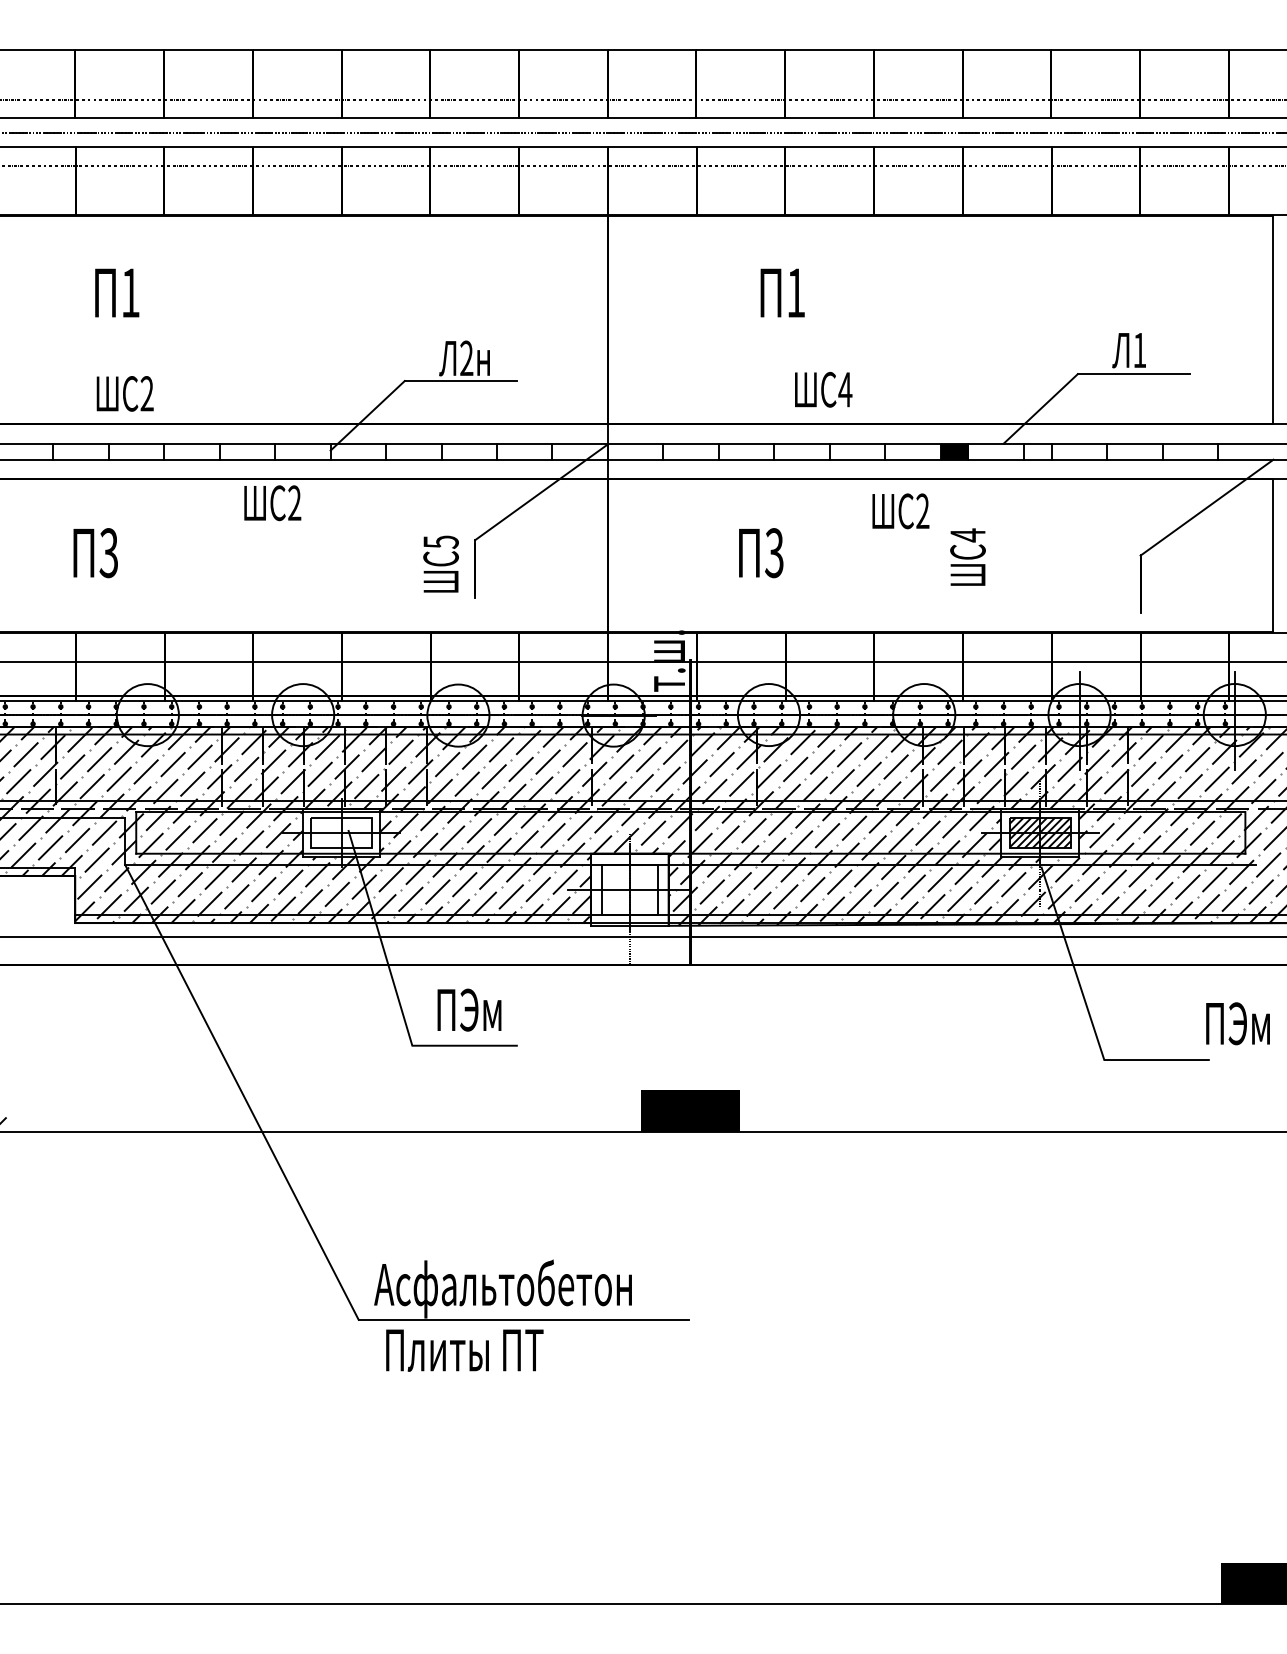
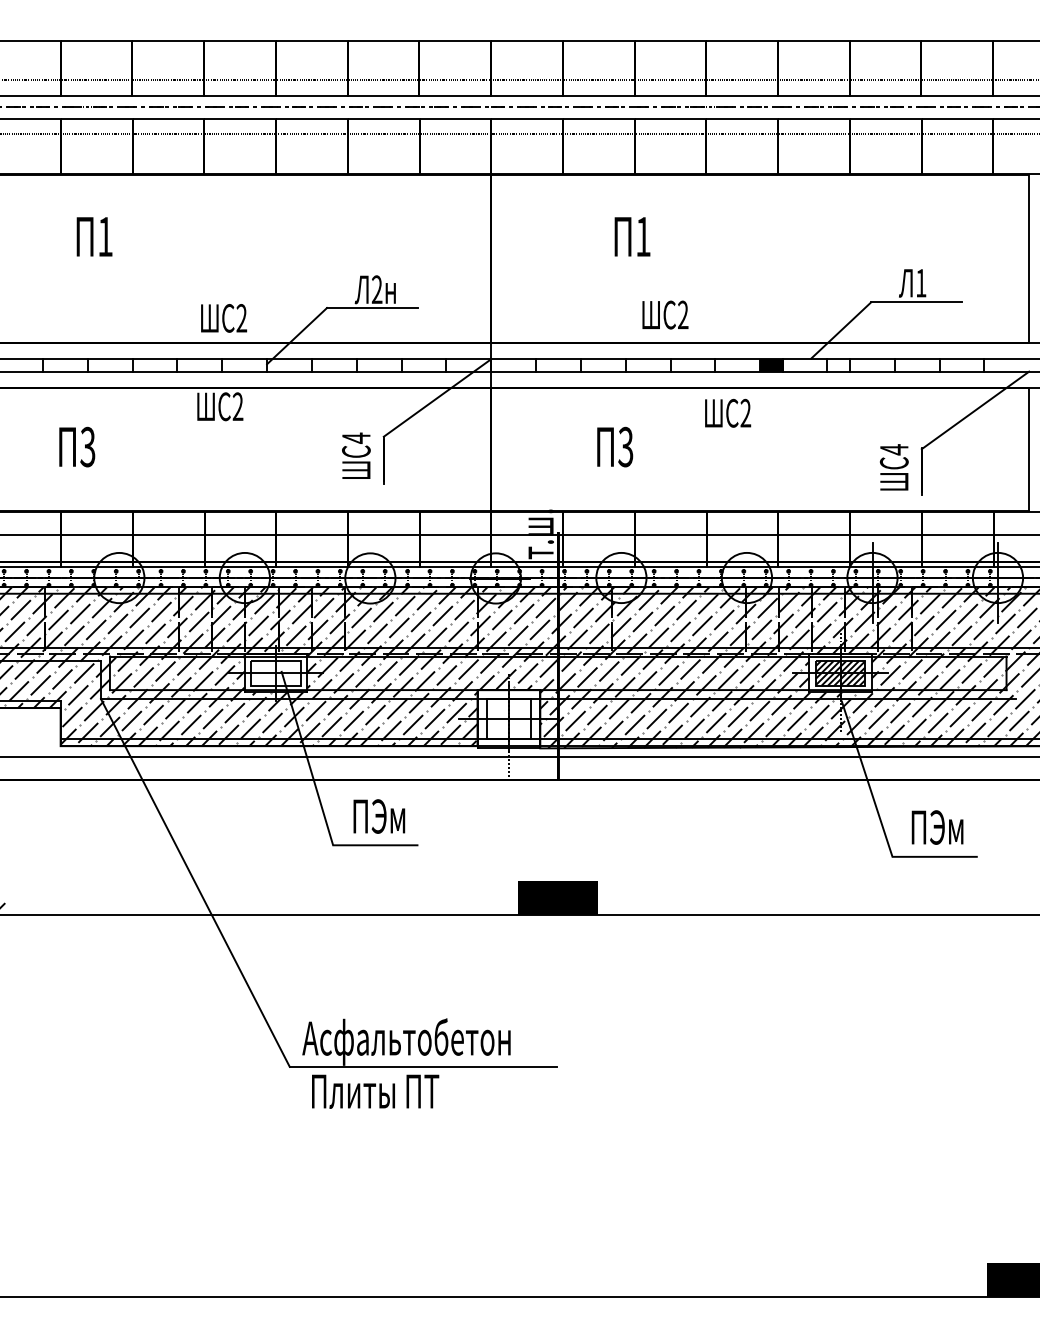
text: (844, 389) -> (682, 314), C4 -> C2
text: (125, 394) -> (224, 318), moved
text: (441, 542) -> (356, 438), 5 -> 4
text: (968, 557) -> (894, 467), moved
text: (1237, 1023) -> (937, 827), moved

